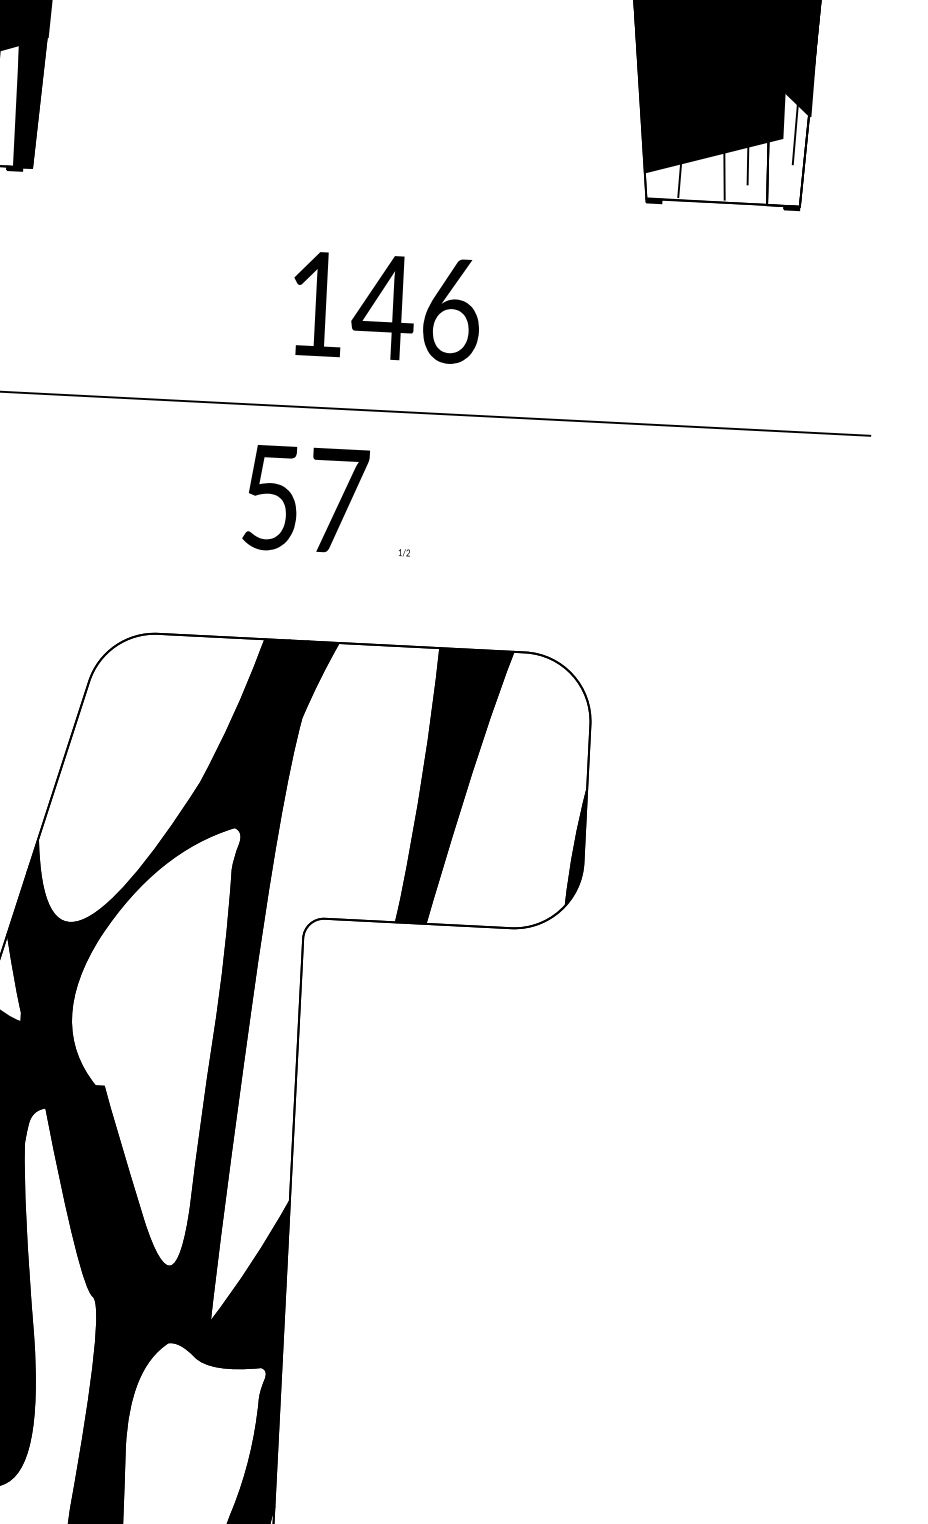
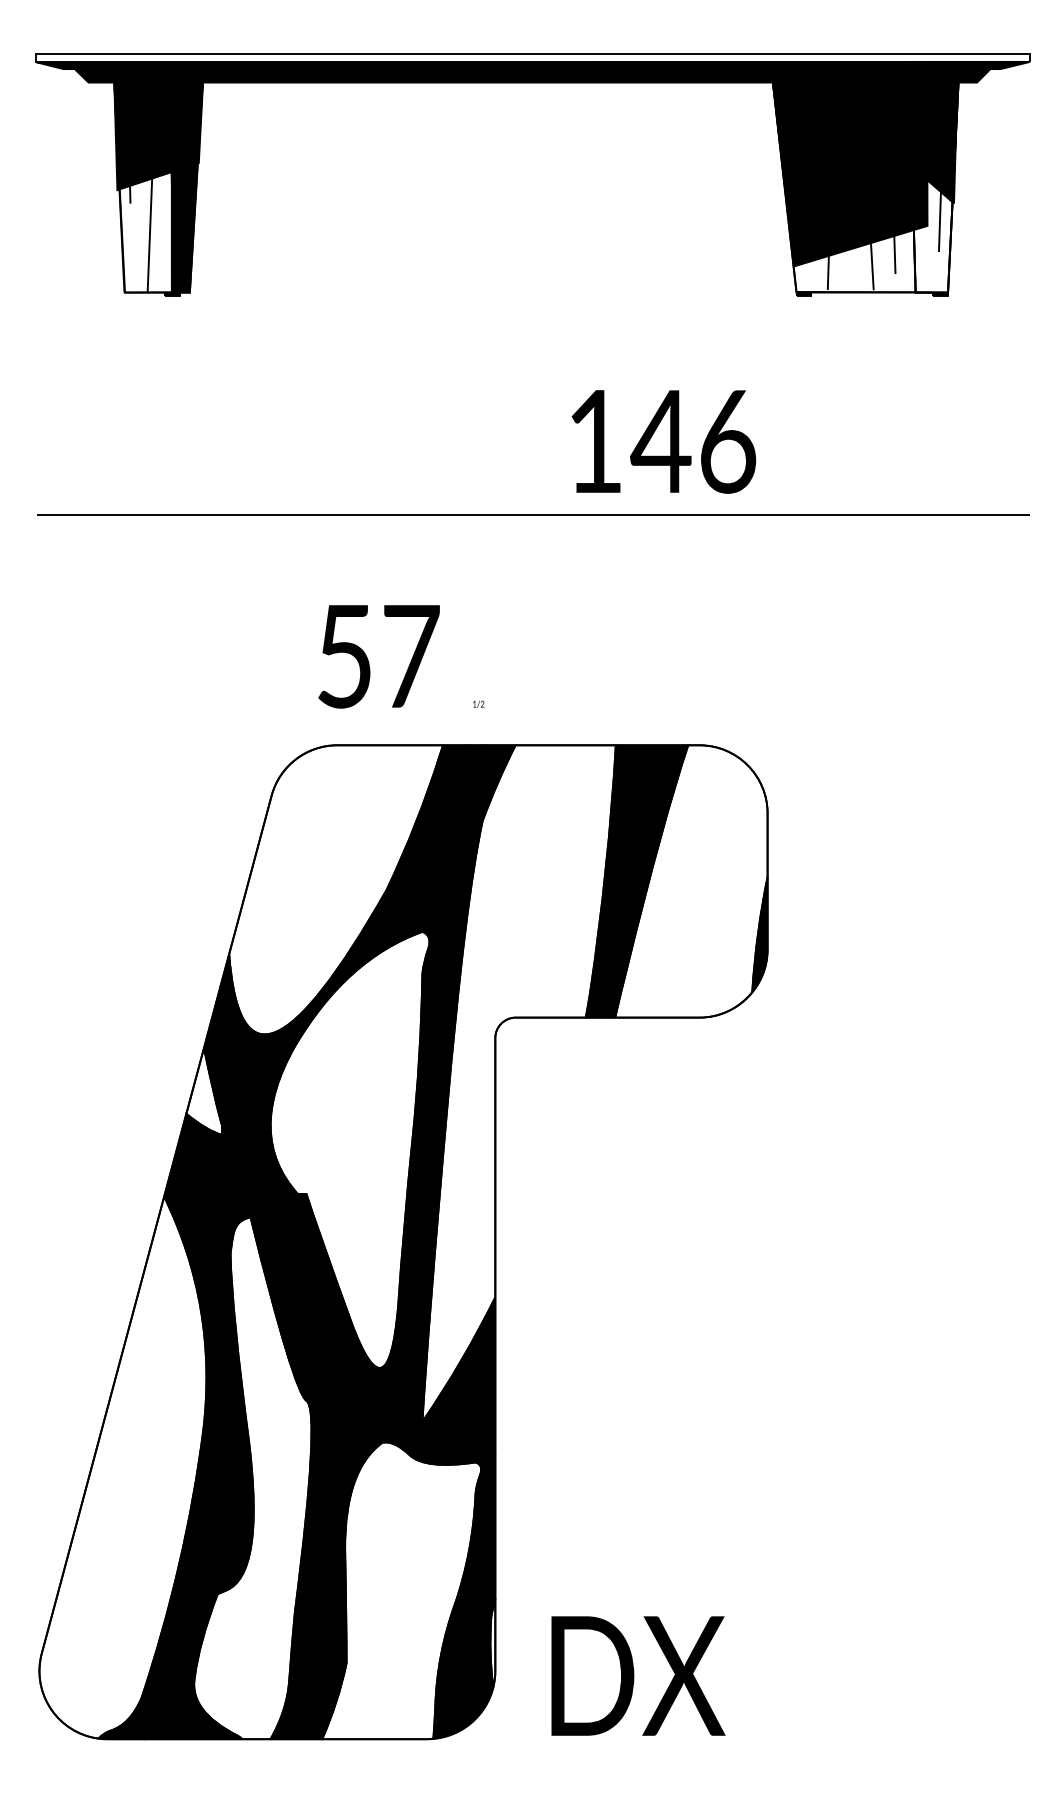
text: (386, 307) -> (663, 441), moved
text: (328, 500) -> (401, 656), moved

